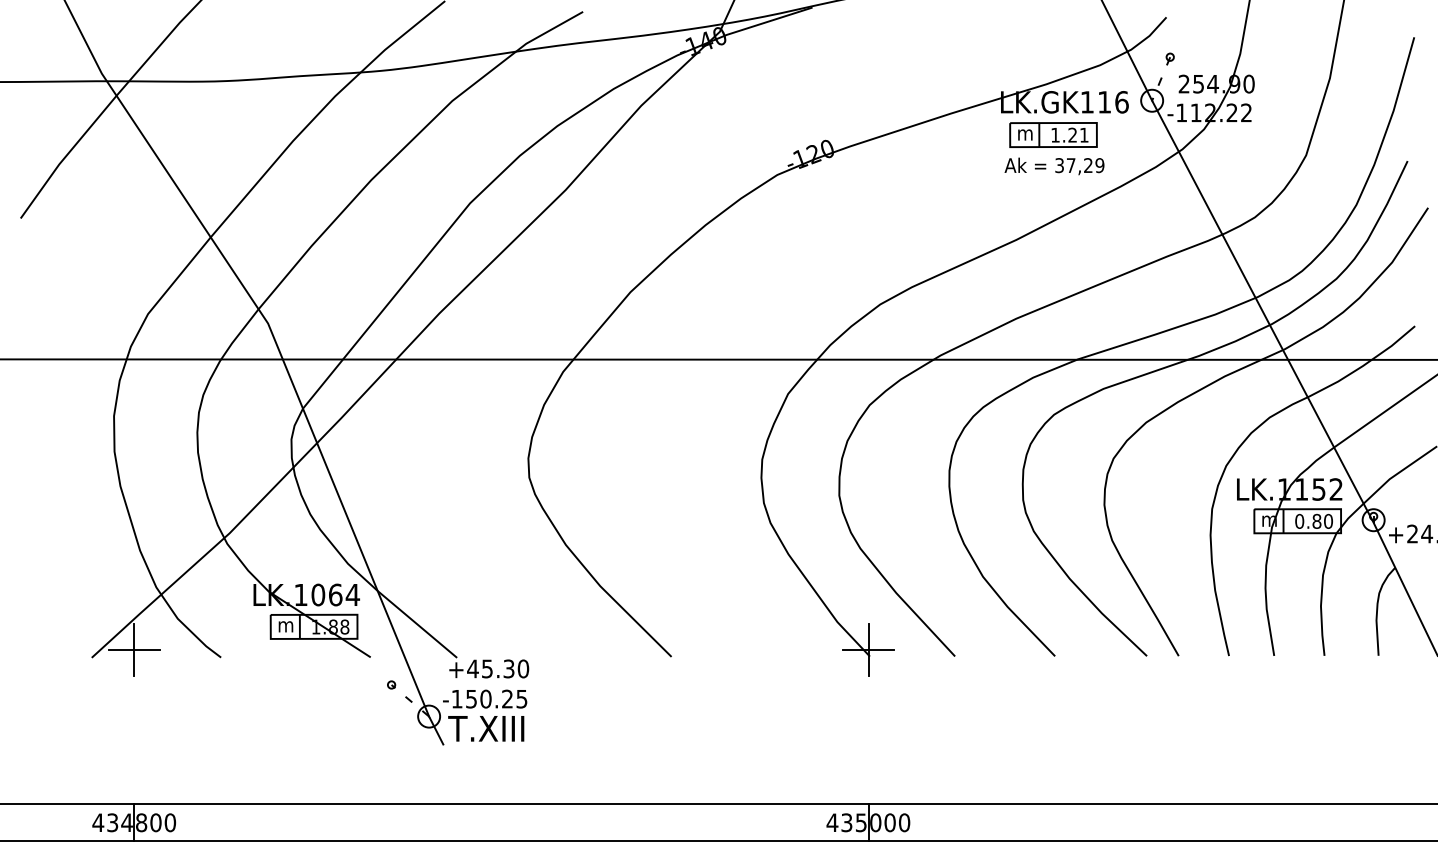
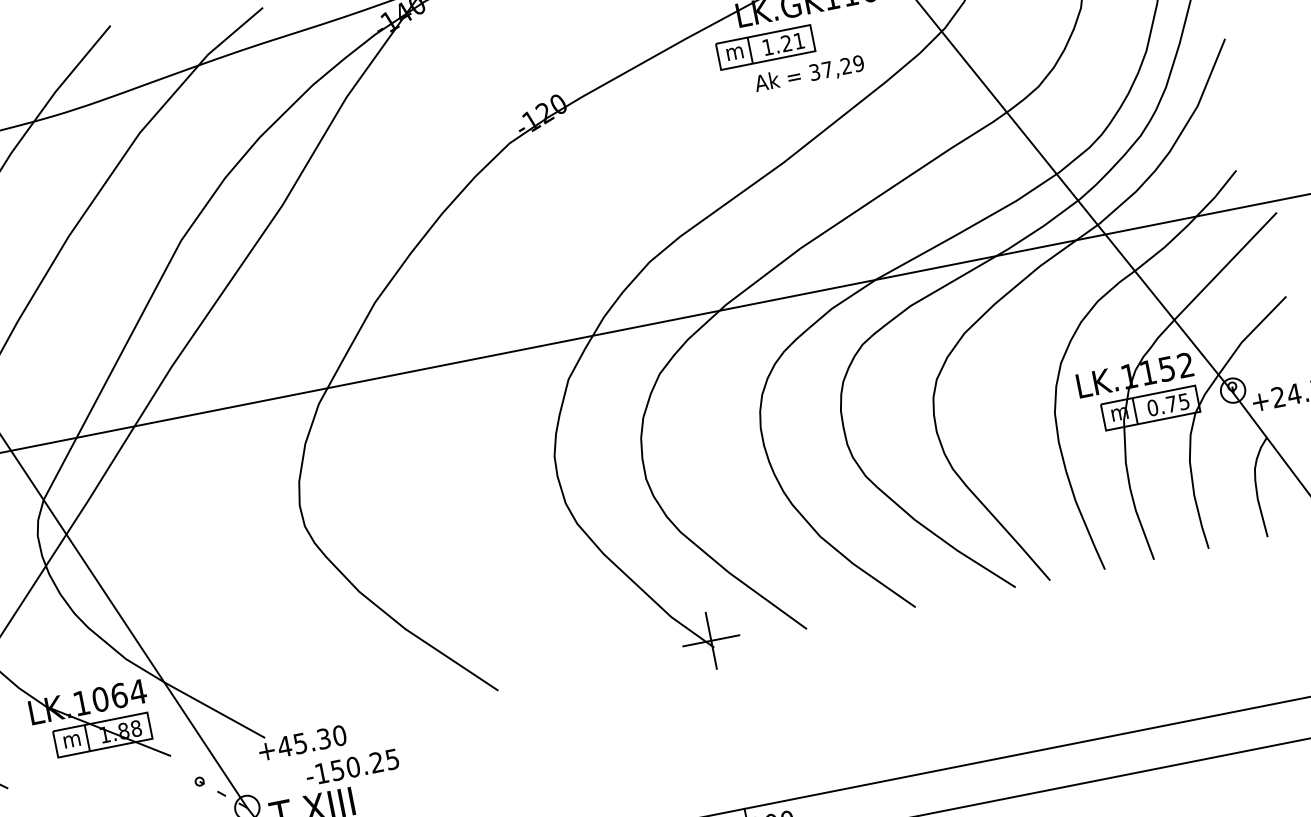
part: (1053, 134) -> (765, 46), moved
text: (1322, 520) -> (1177, 401), 0.80 -> 0.75
text: (485, 698) -> (352, 766), moved

